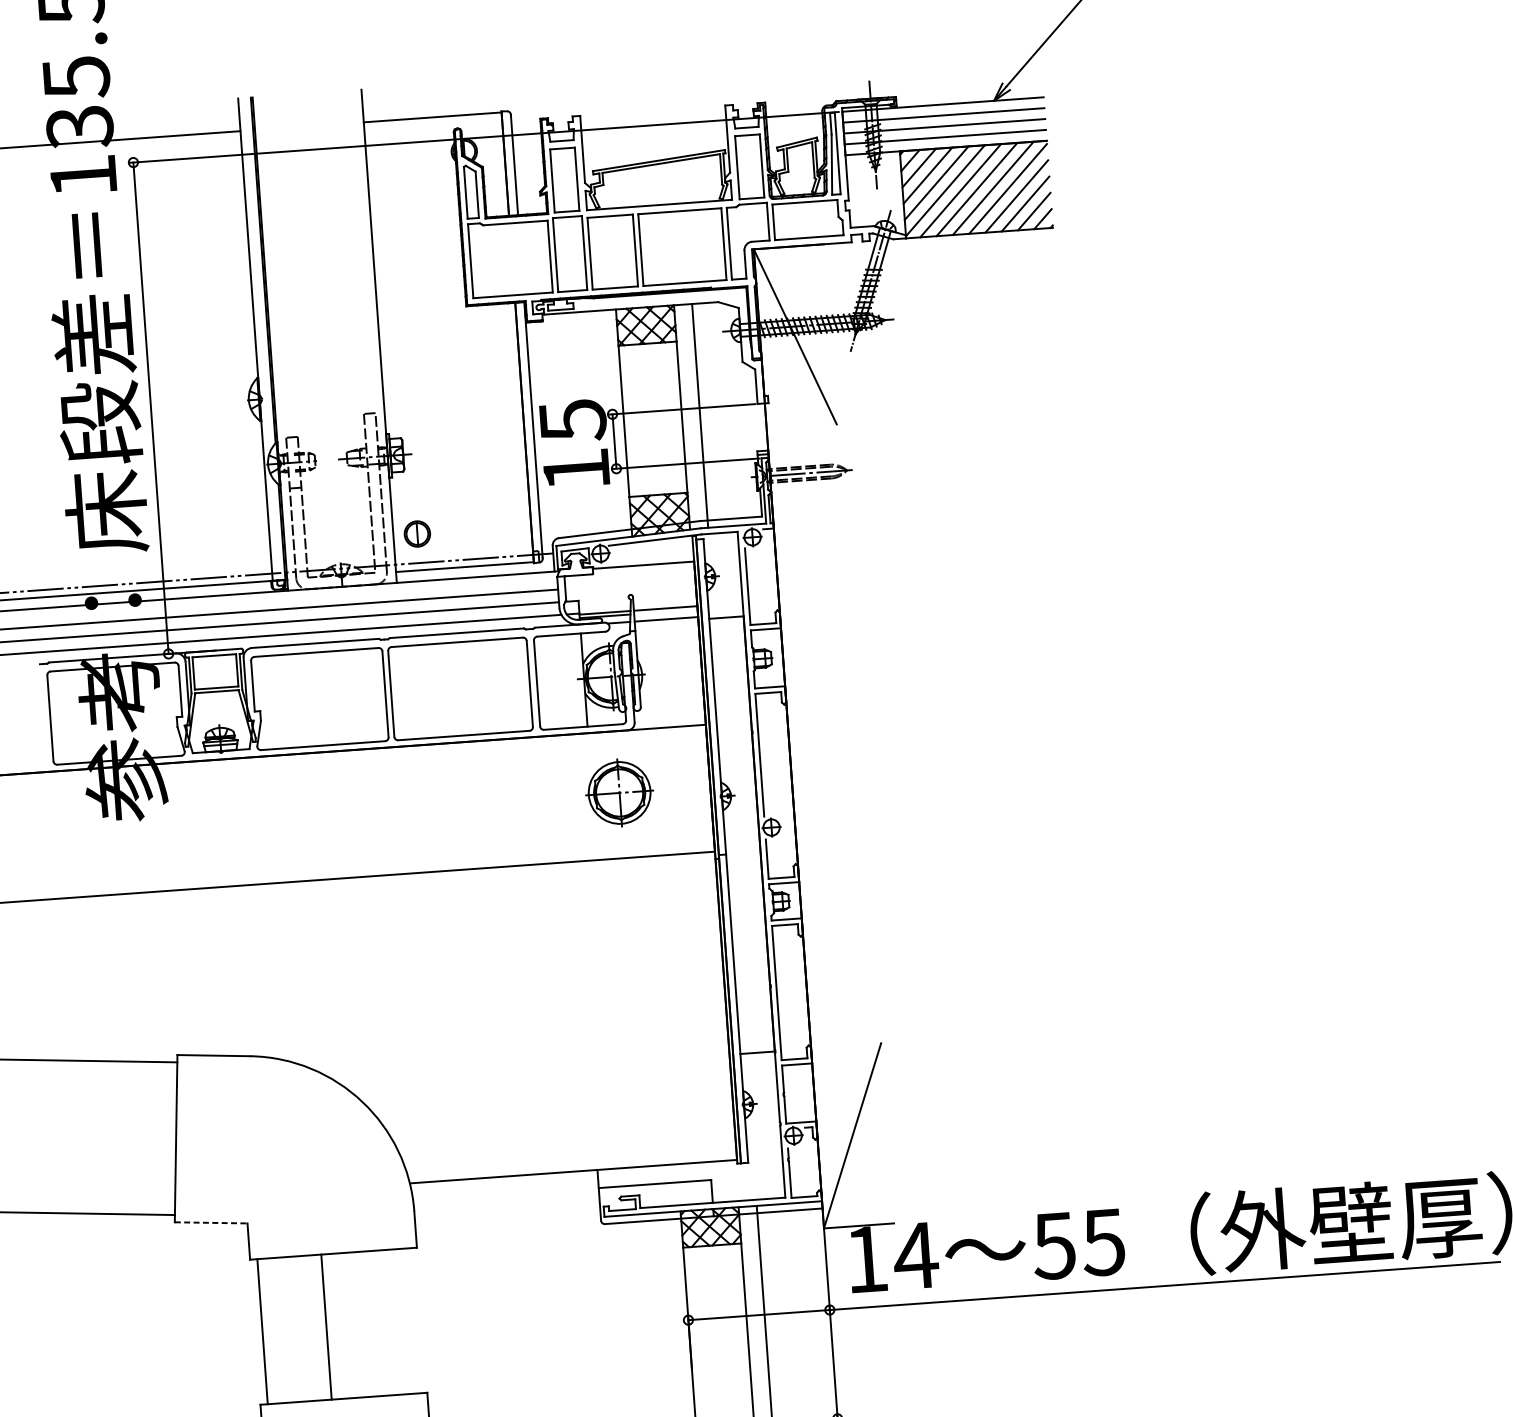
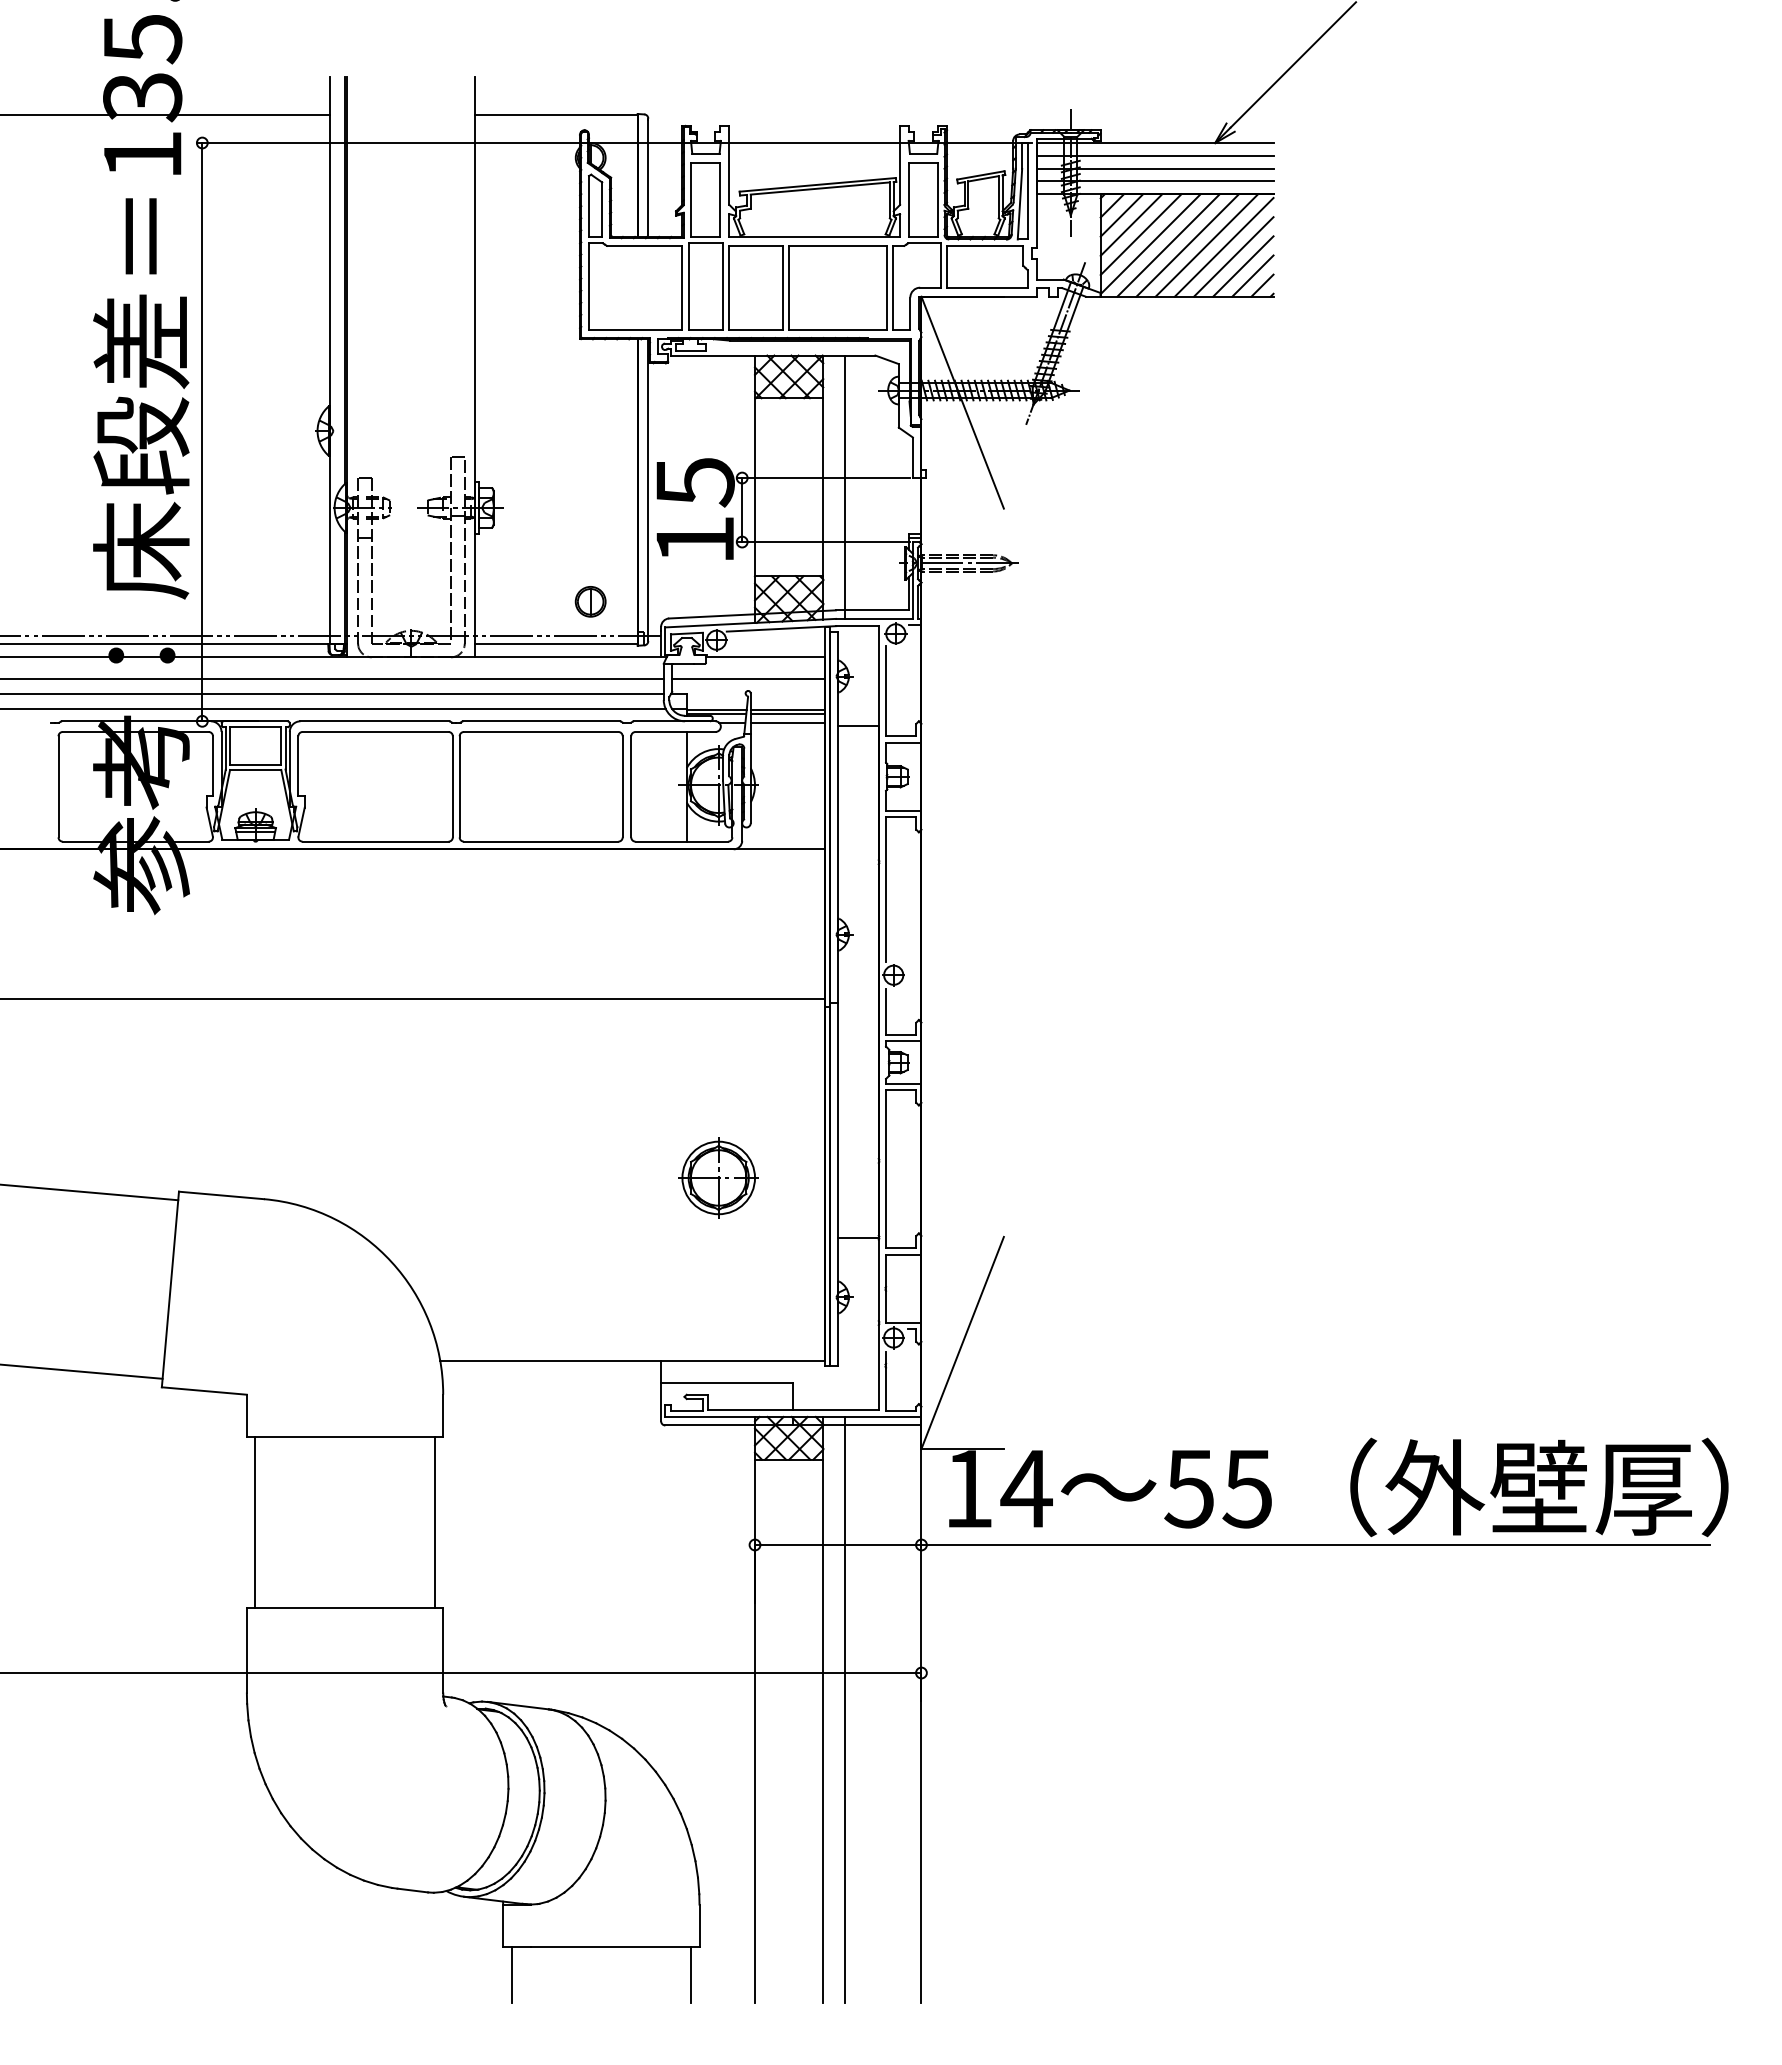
part: (417, 533) -> (590, 601), moved
line: (630, 584) -> (748, 678), added
line: (665, 611) -> (787, 713), added
part: (619, 792) -> (718, 1177), moved
line: (211, 1223) -> (204, 1391), dashed -> solid
line: (326, 1326) -> (434, 1522), moved

